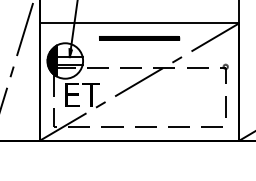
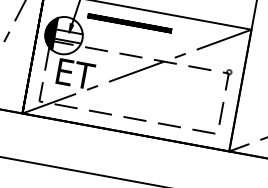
line: (139, 38) -> (129, 23), moved

